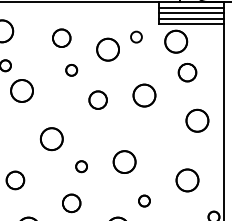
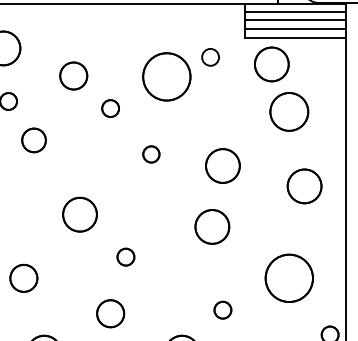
circle: (61, 37) -> (73, 74), moved
part: (107, 49) -> (165, 76), size x1.4
part: (187, 72) -> (289, 111), size x1.4
circle: (21, 90) -> (33, 139), size x0.7
part: (144, 95) -> (222, 165), moved
circle: (97, 99) -> (150, 153), size x0.6
part: (124, 161) -> (212, 226), moved
part: (187, 180) -> (289, 278), size x1.4

